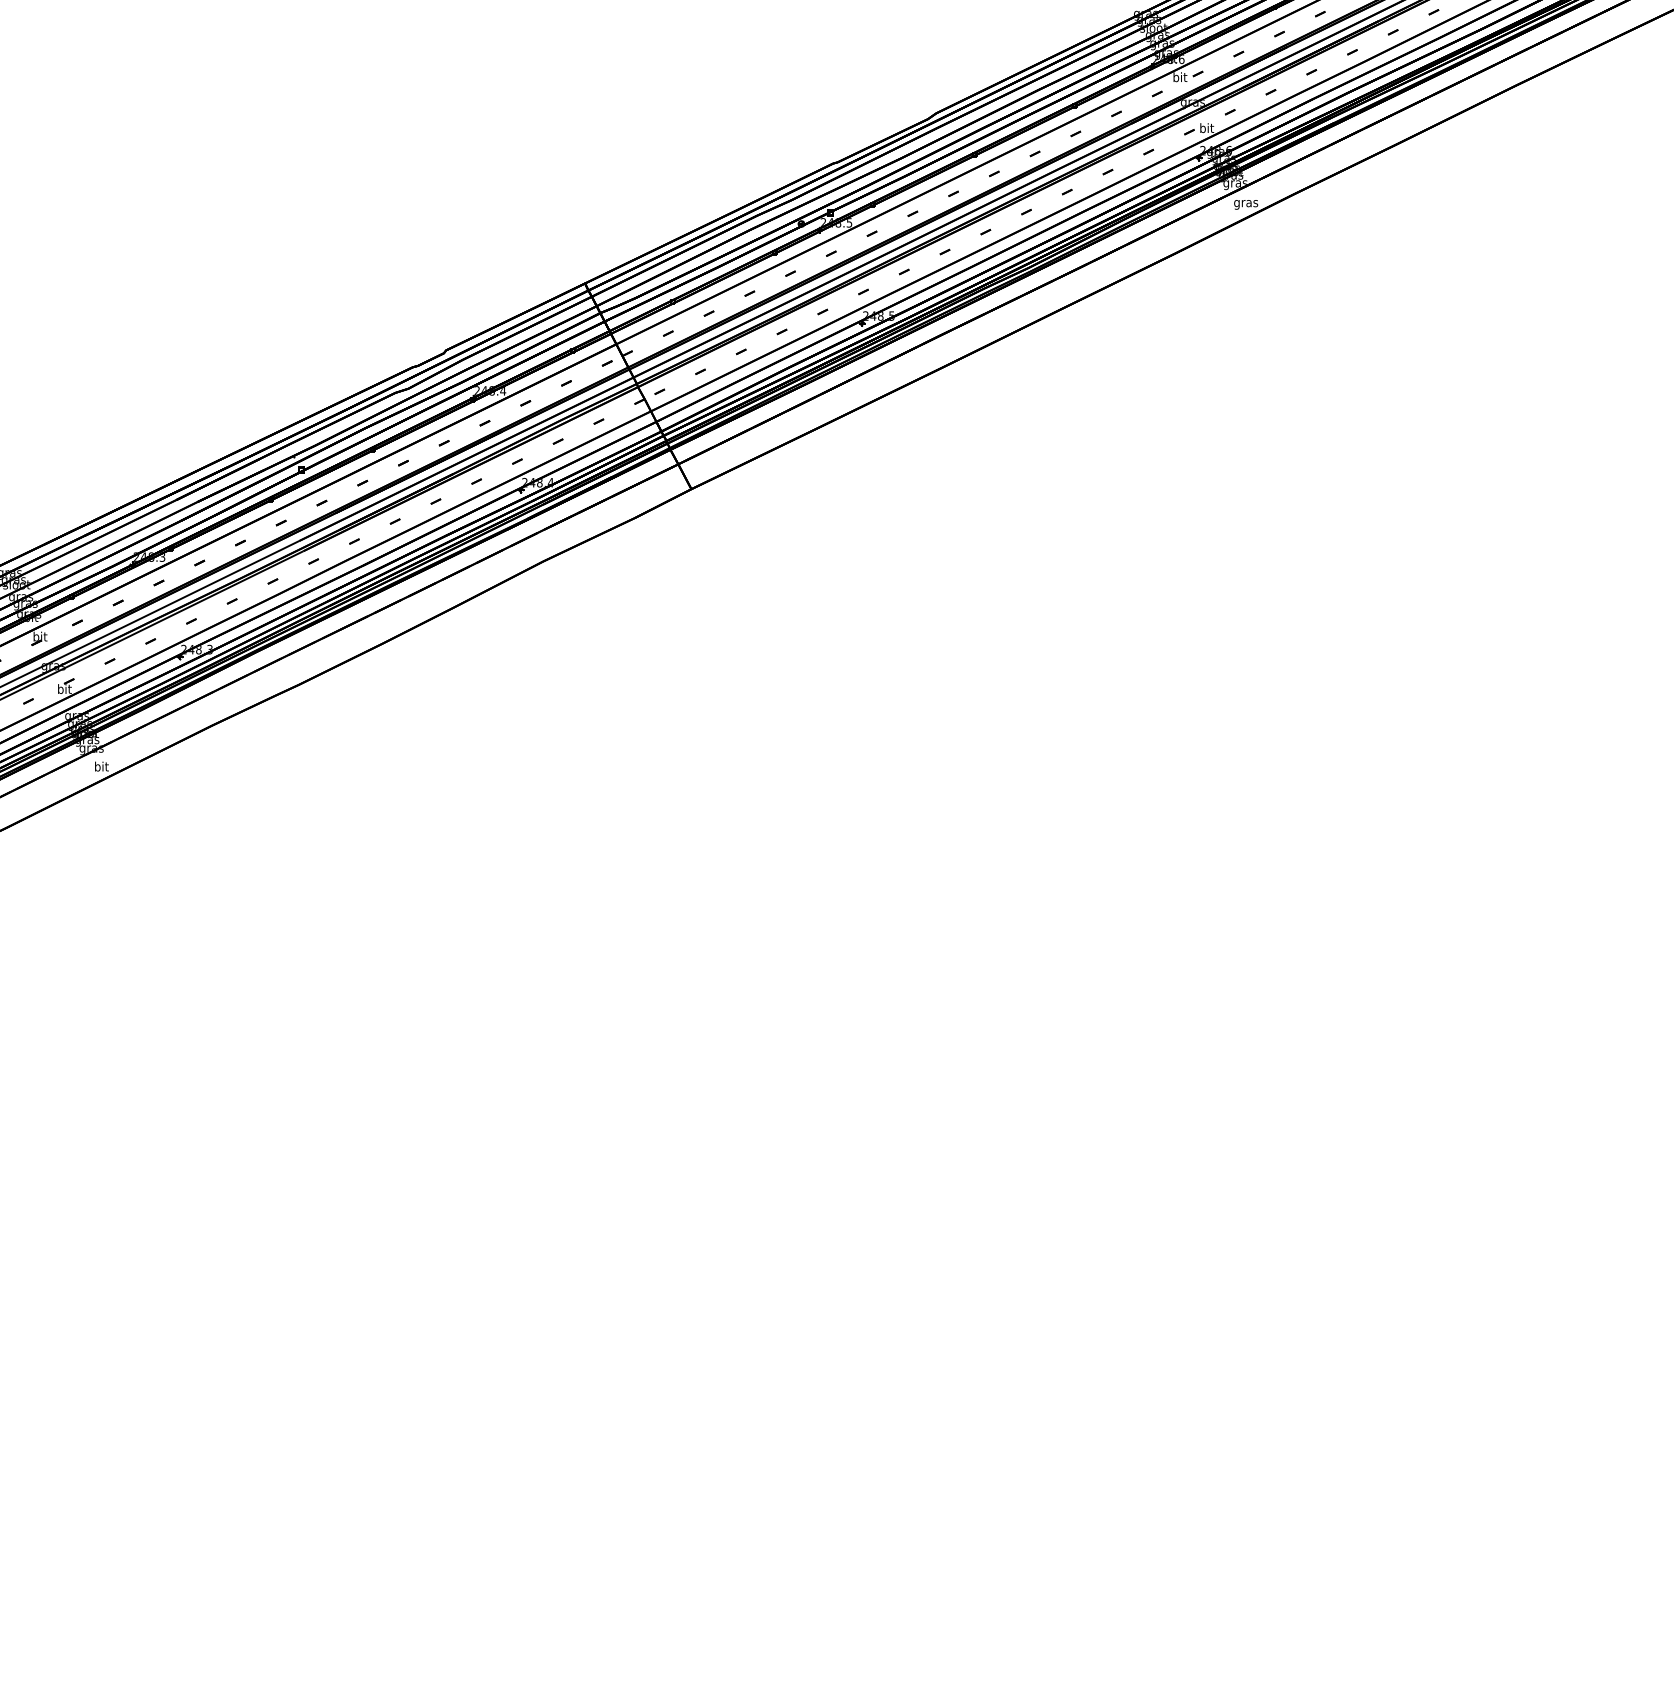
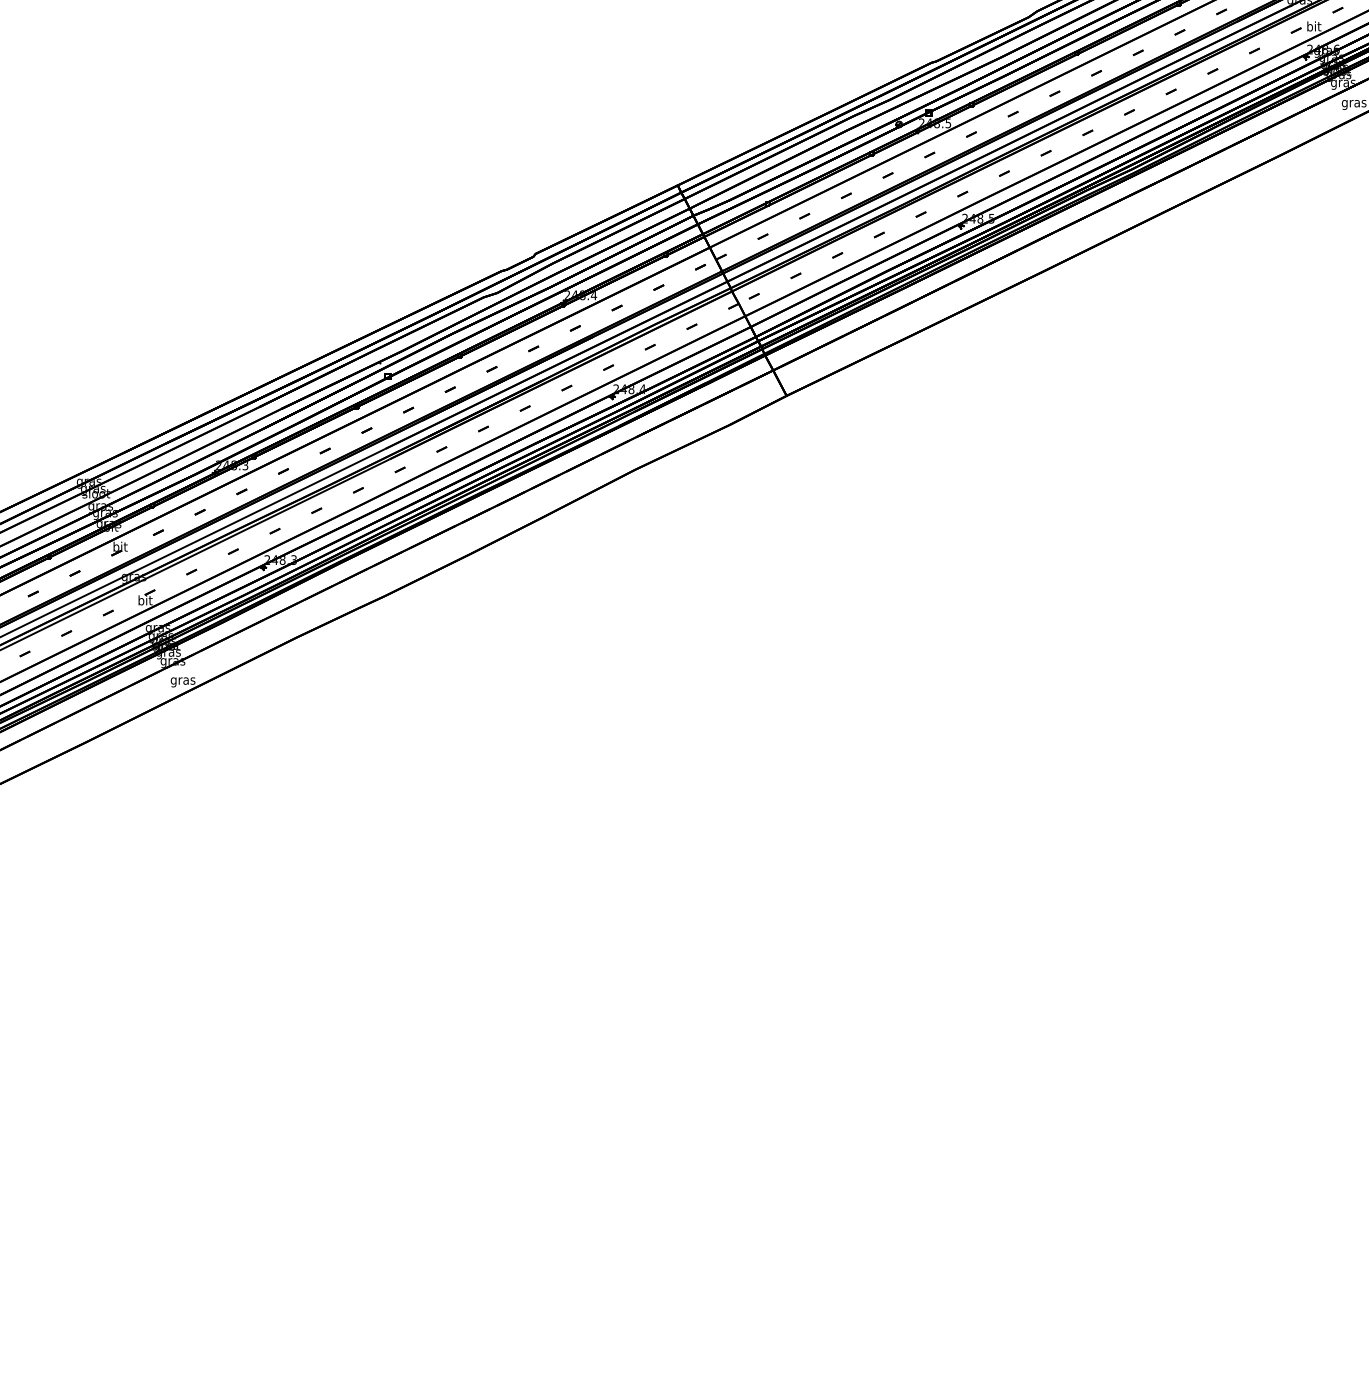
text: (101, 767) -> (183, 680), bit -> gras

